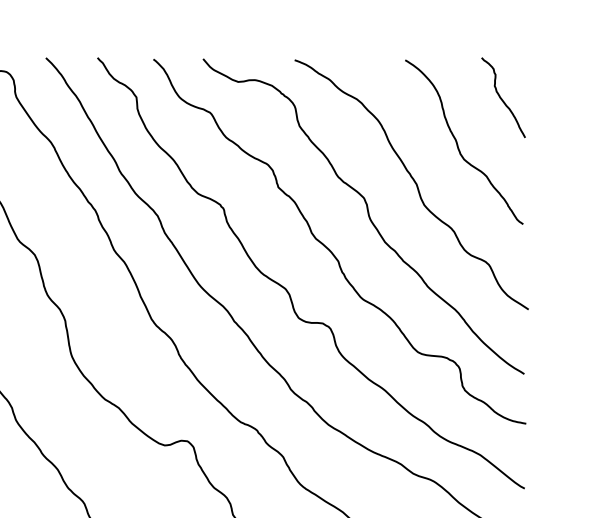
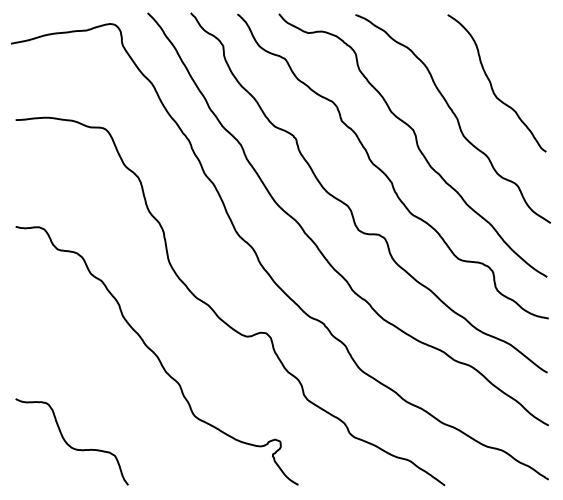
curve: (501, 97) -> (528, 46), removed

